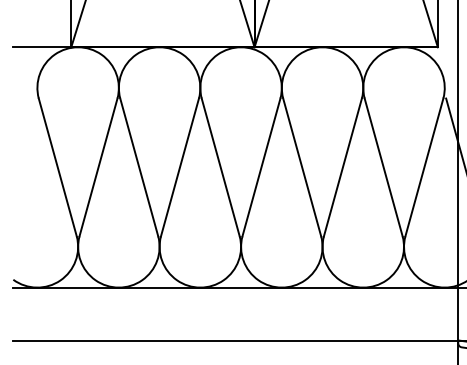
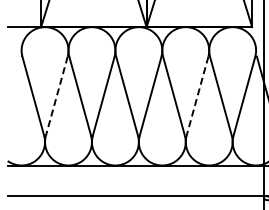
line: (98, 167) -> (56, 96), solid -> dashed
line: (342, 167) -> (197, 96), solid -> dashed

